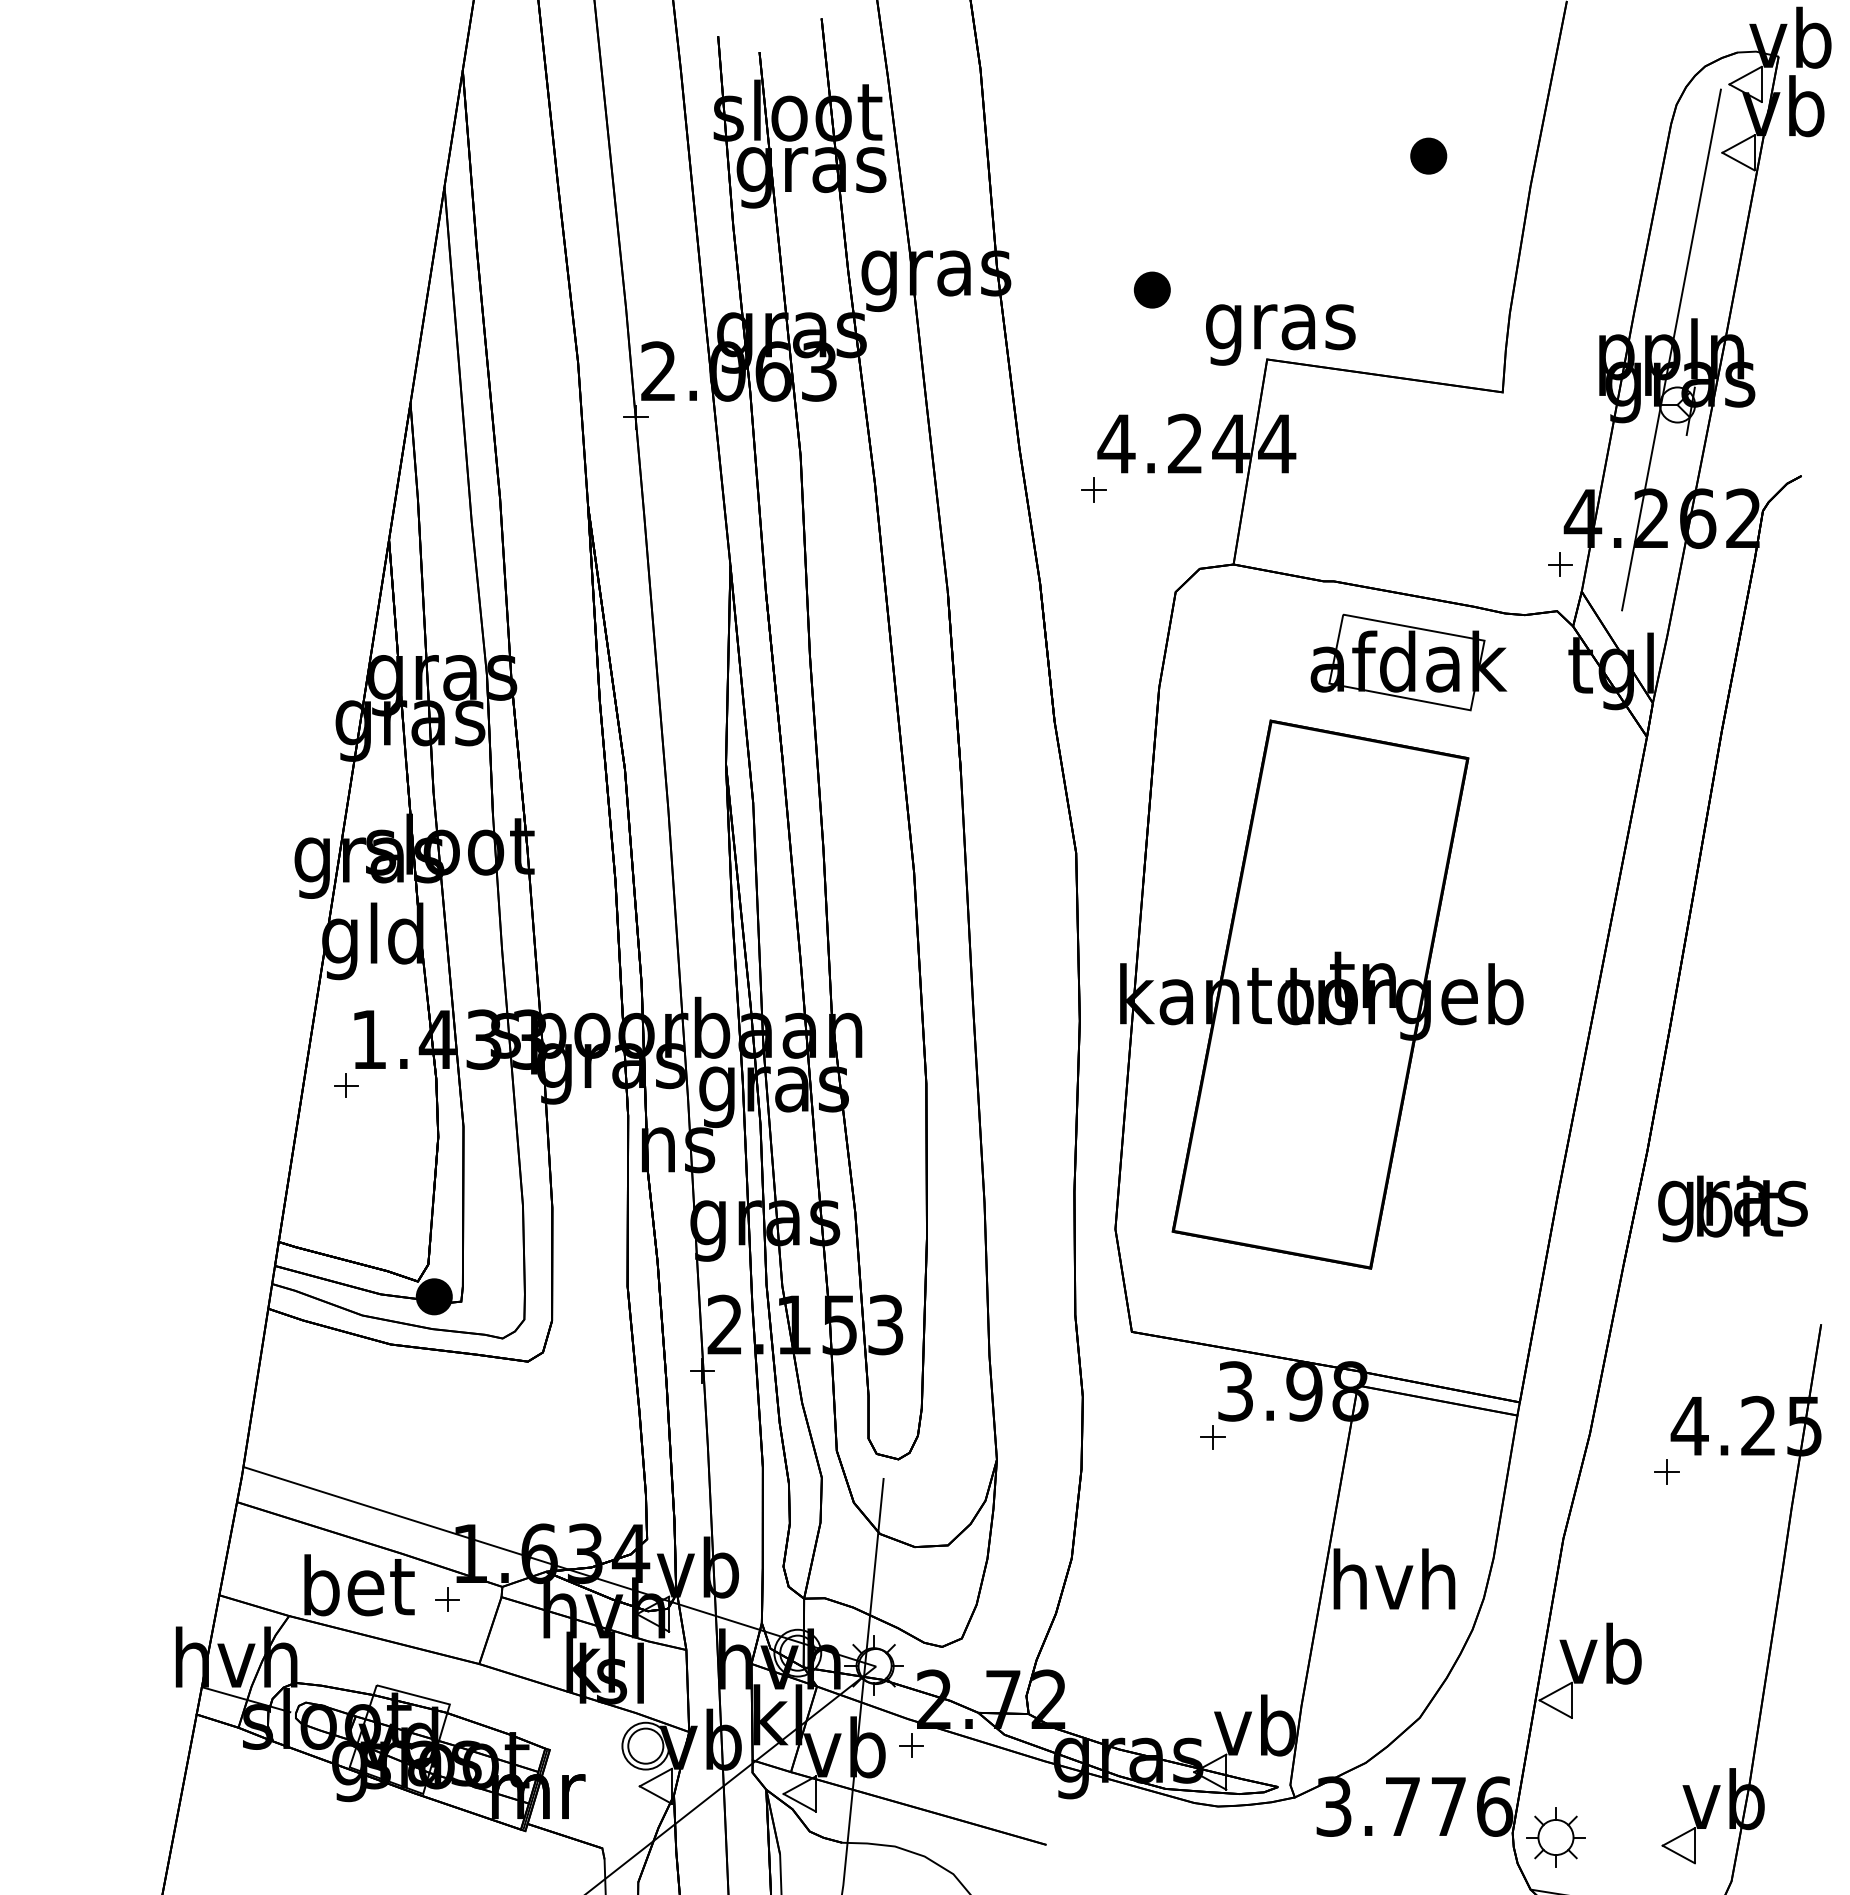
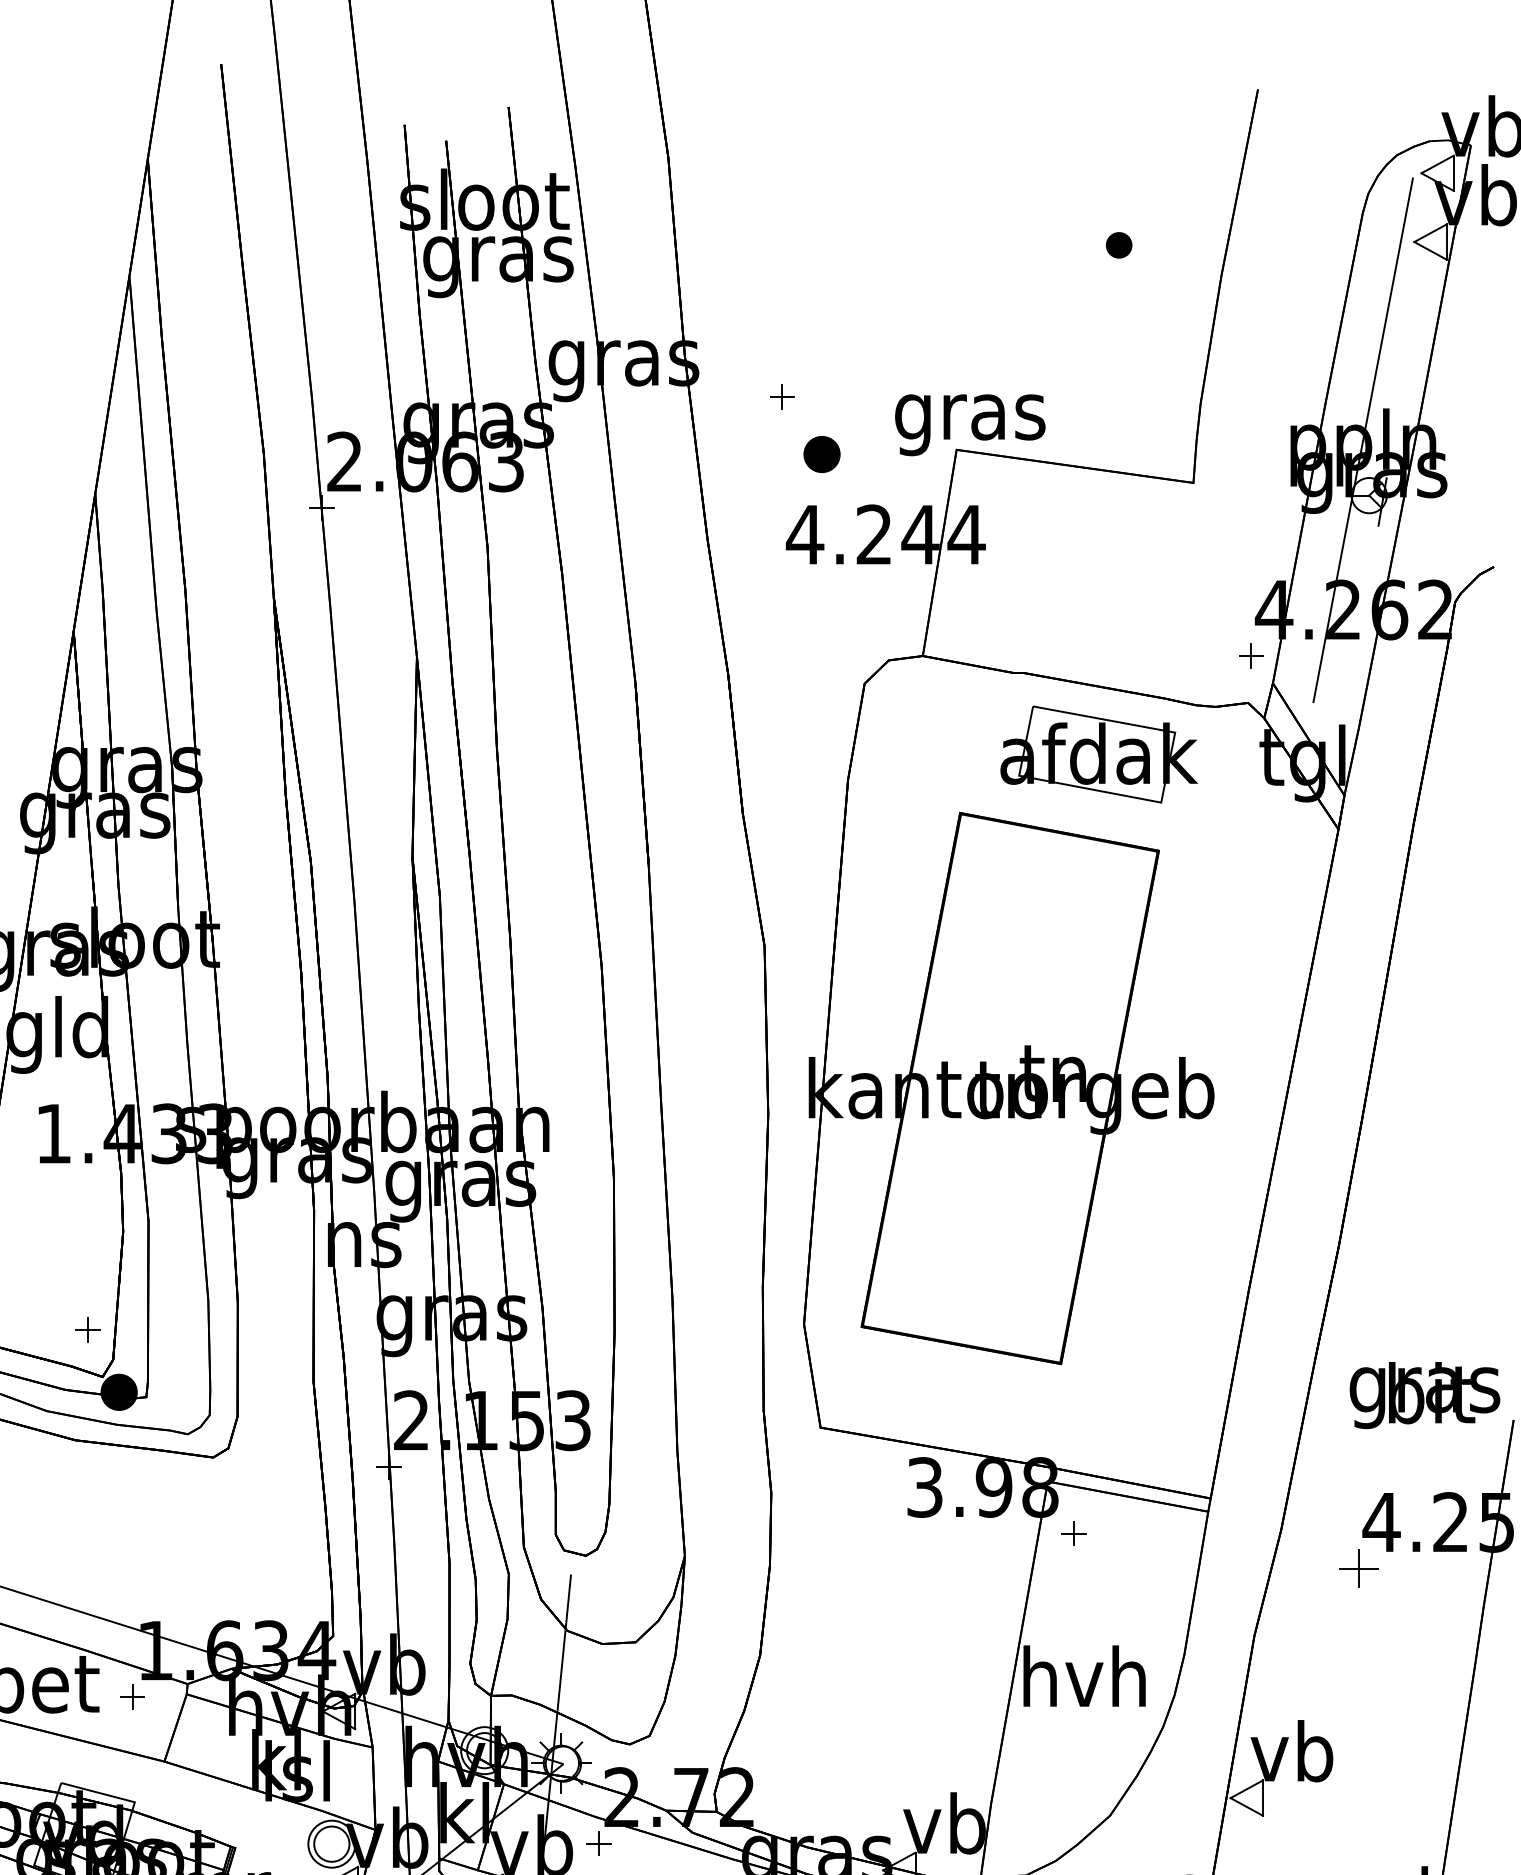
part: (1428, 155) -> (1118, 244), size x0.7
part: (1151, 289) -> (821, 453), moved
part: (1093, 489) -> (781, 396), moved
part: (346, 1085) -> (88, 1329), moved
text: (1732, 1208) -> (1424, 1395), moved
part: (1212, 1437) -> (1073, 1533), moved
part: (1666, 1471) -> (1358, 1567), size x1.6

